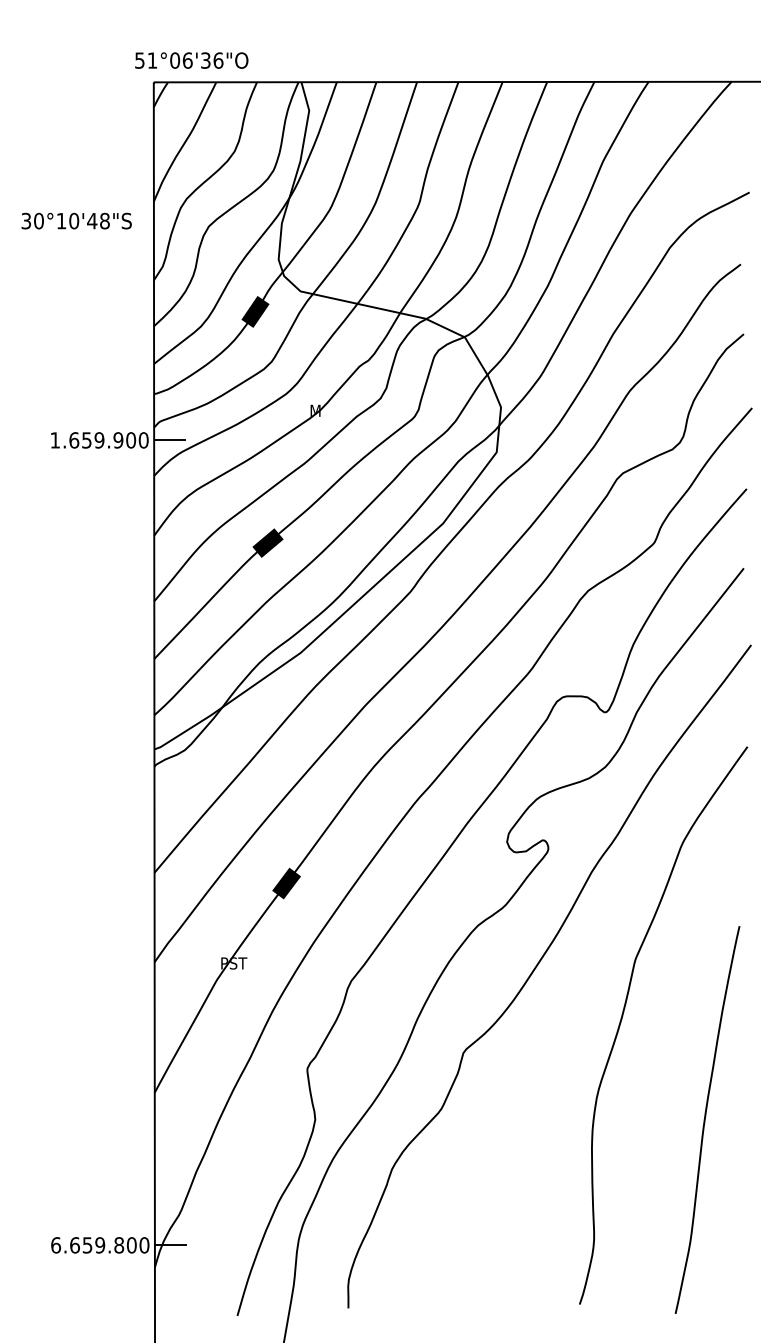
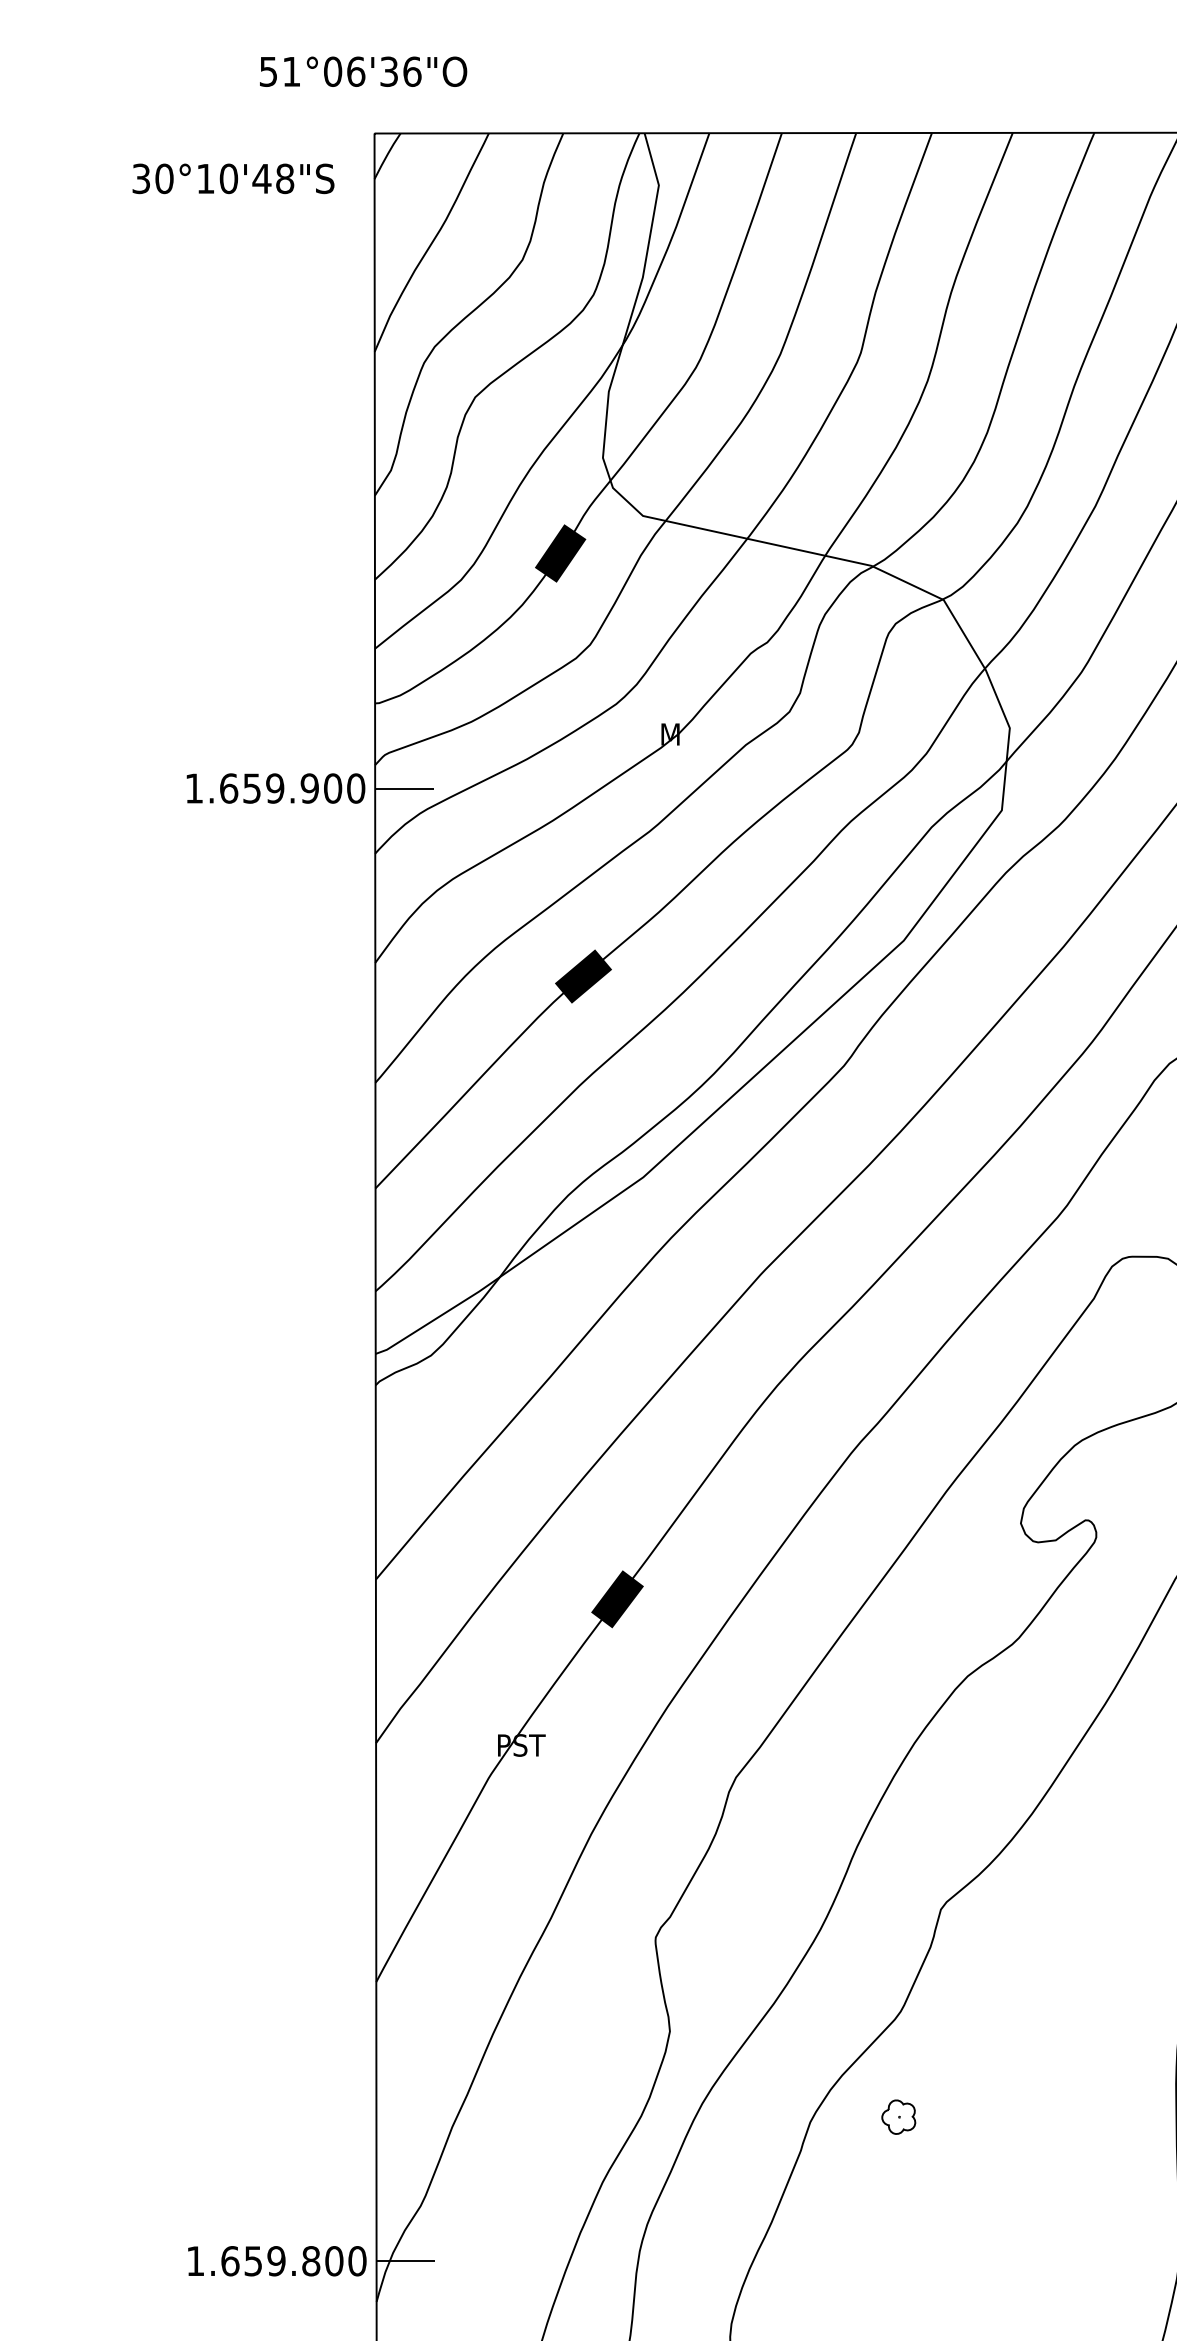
text: (191, 60) -> (362, 71), moved
text: (76, 220) -> (233, 177), moved
part: (440, 1166) -> (899, 2116), added
text: (56, 1245) -> (196, 2261), 6.659.800 -> 1.659.800

